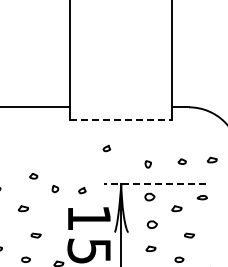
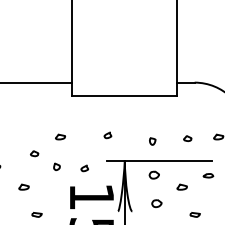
line: (121, 120) -> (125, 96), dashed -> solid
curve: (106, 147) -> (107, 134), moved
curve: (58, 161) -> (60, 138), added
line: (155, 183) -> (160, 161), dashed -> solid

